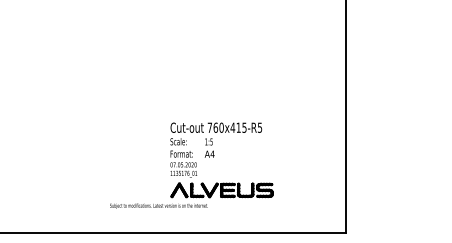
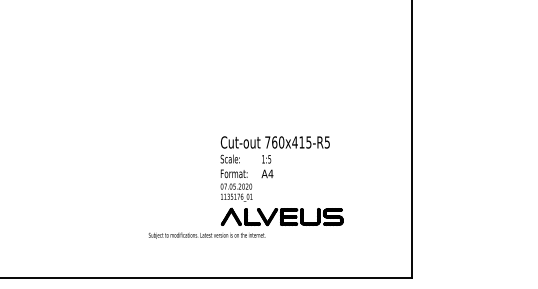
part: (191, 165) -> (245, 187), moved

